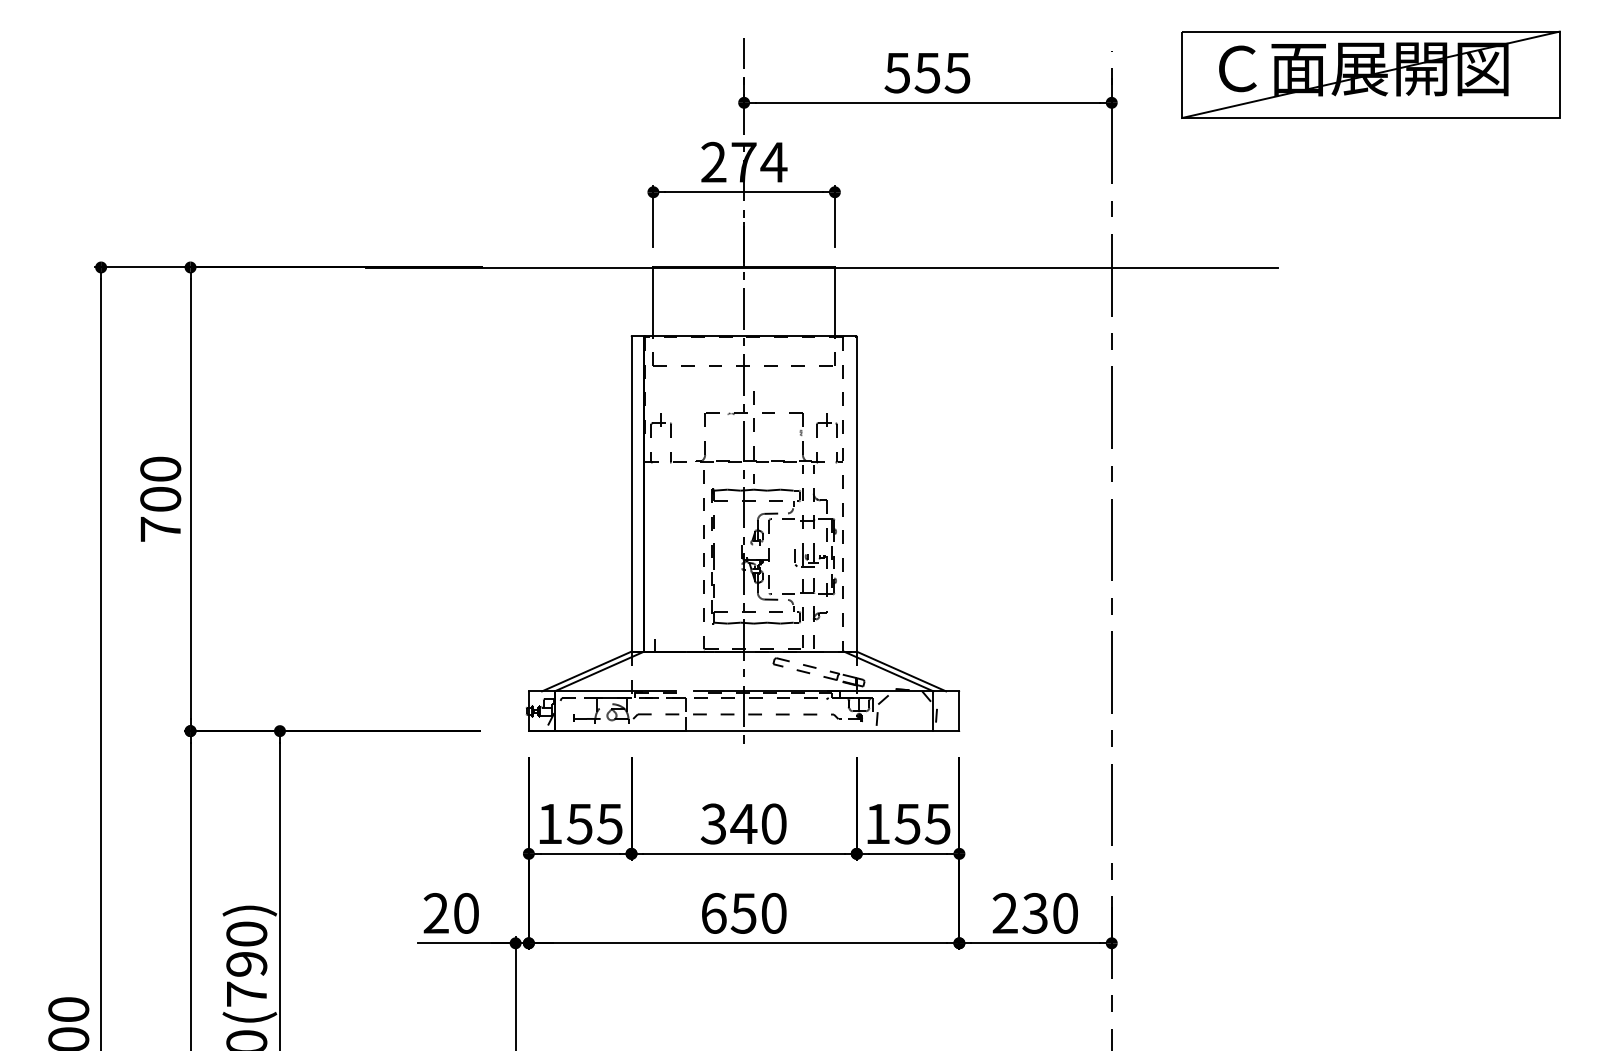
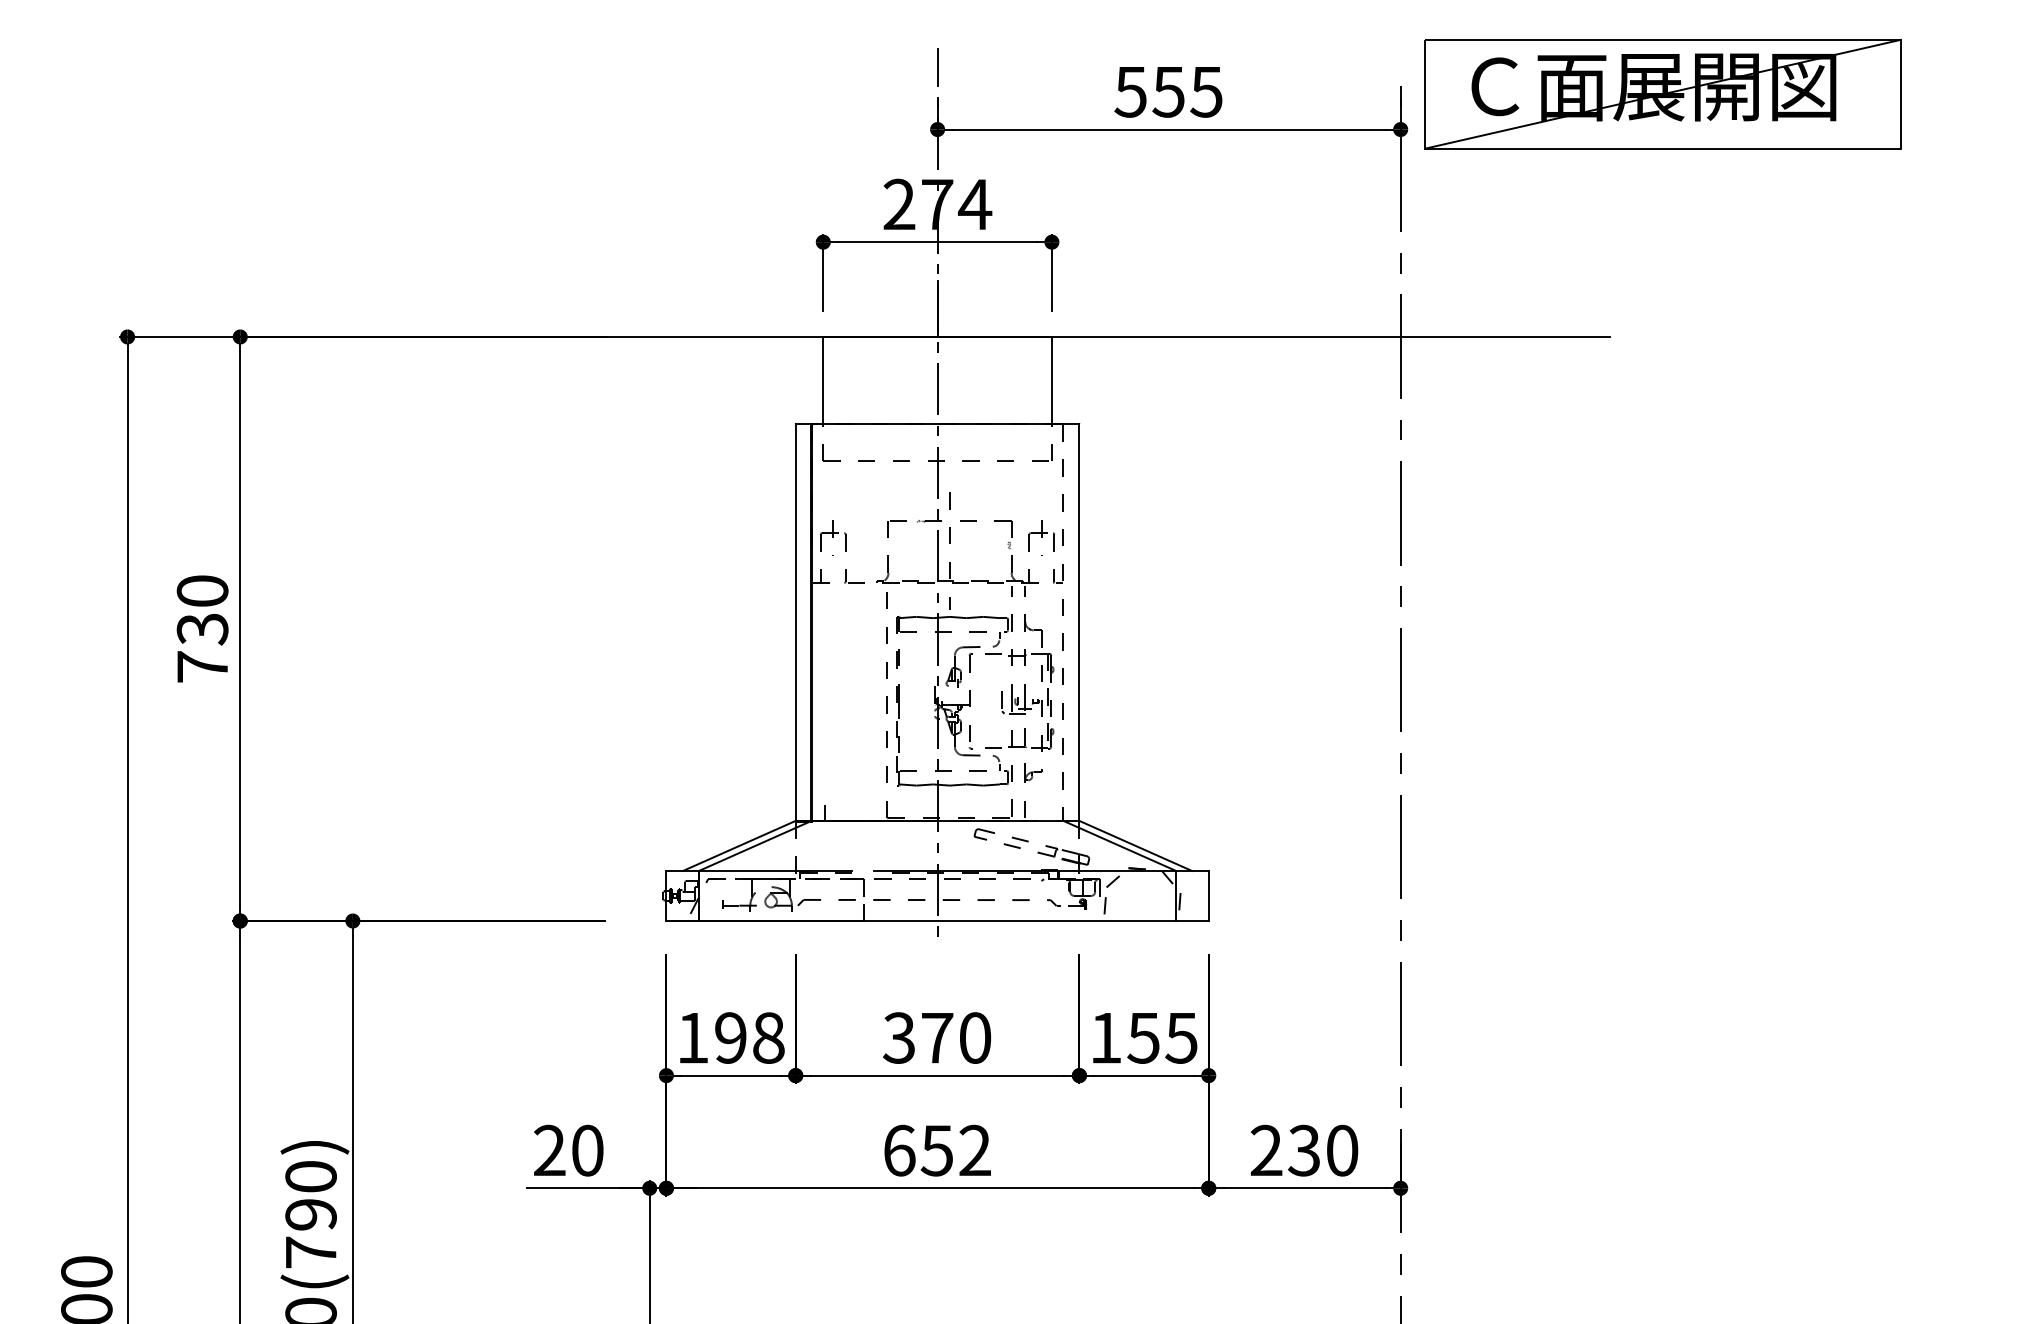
part: (1370, 74) -> (1662, 93), moved
text: (160, 499) -> (202, 629), 700 -> 730
text: (594, 823) -> (749, 1037), 155 -> 198
text: (743, 823) -> (936, 1037), 340 -> 370
text: (773, 913) -> (974, 1150), 650 -> 652

